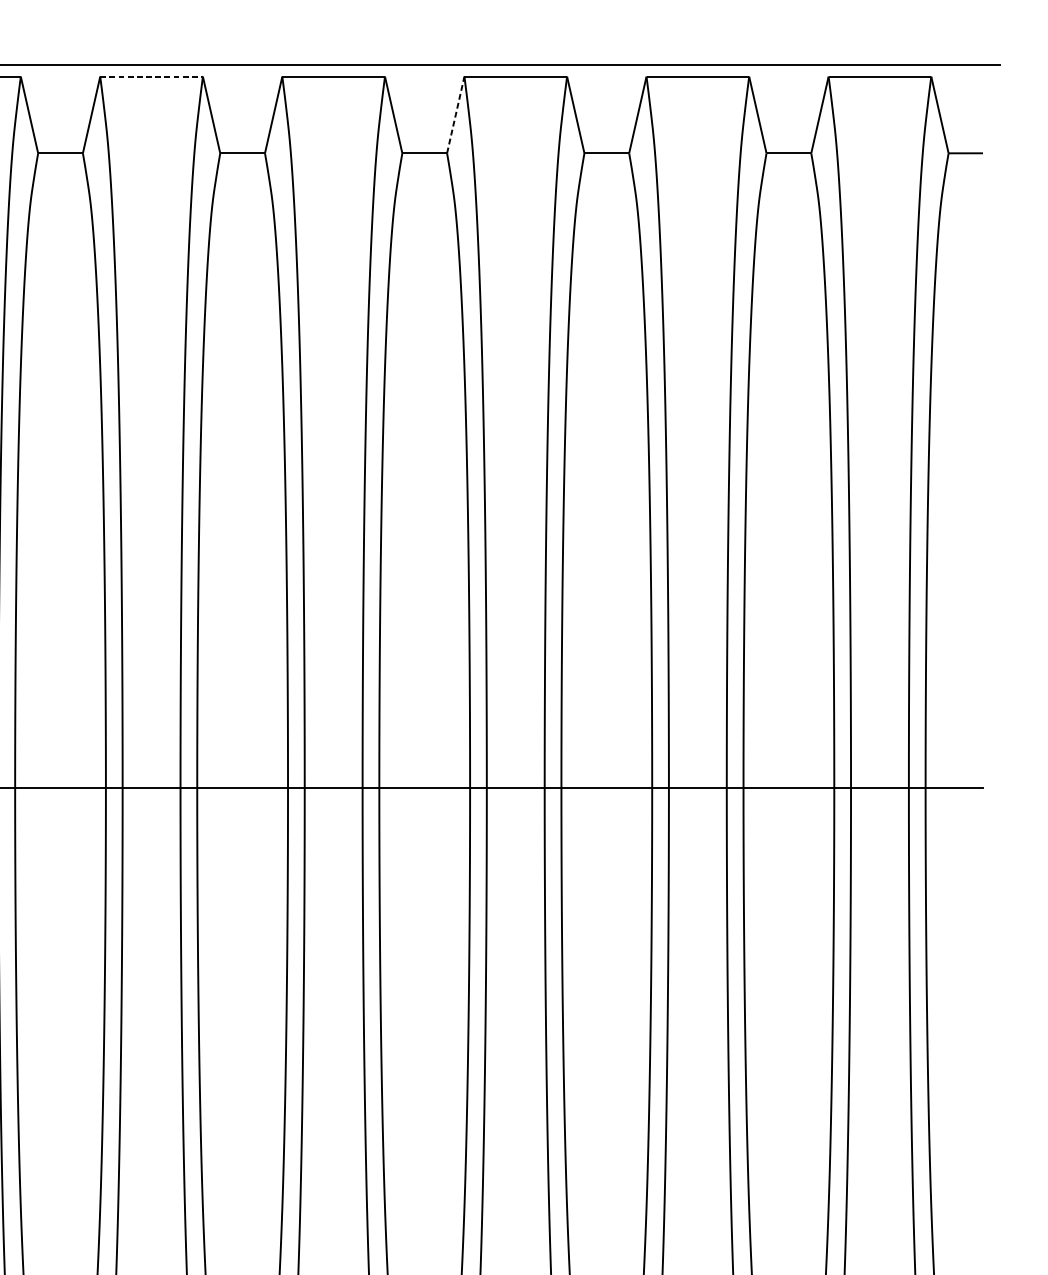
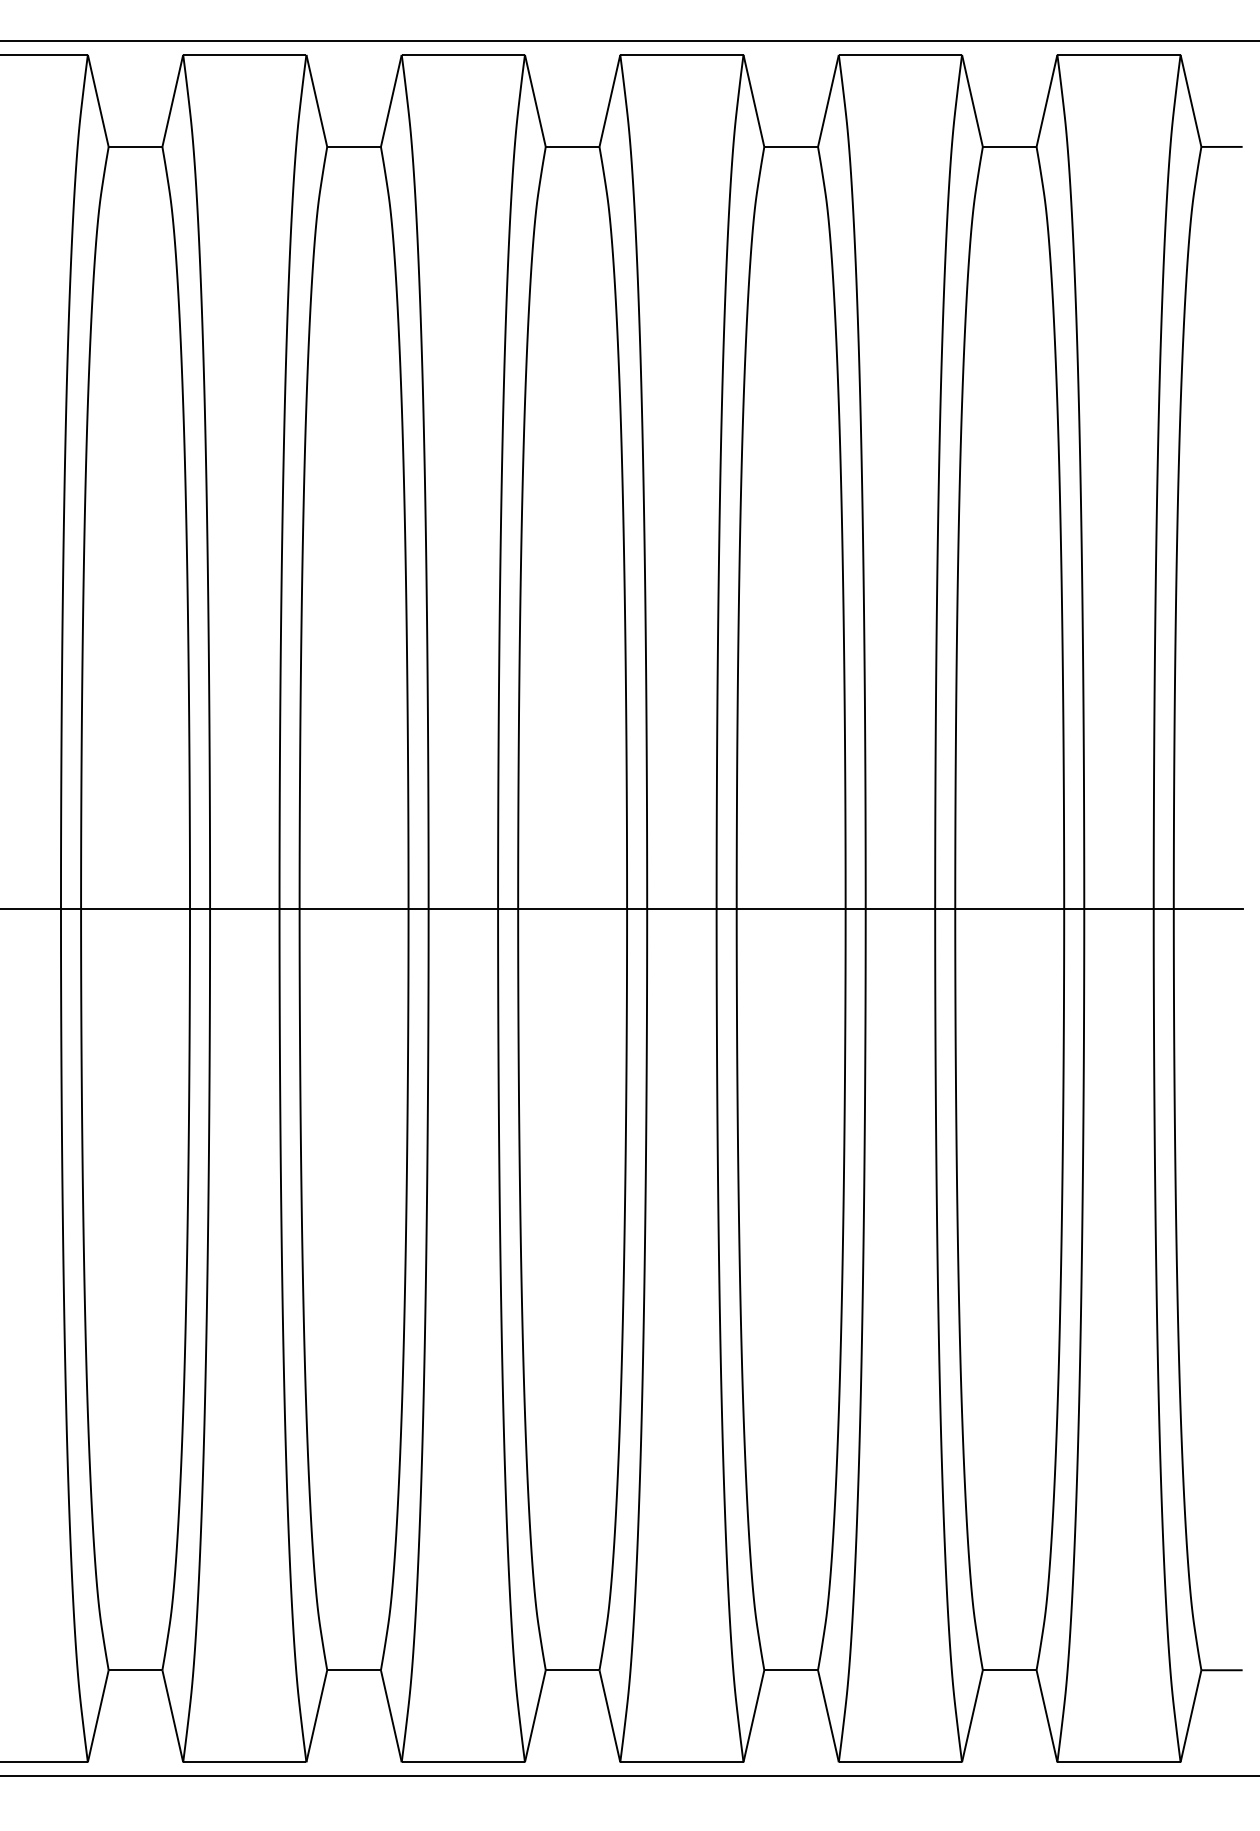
line: (151, 76) -> (244, 54), dashed -> solid
line: (455, 114) -> (609, 100), dashed -> solid

